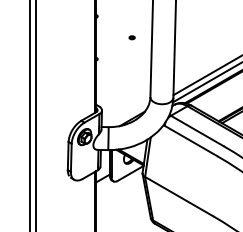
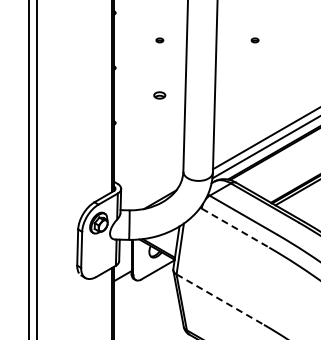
part: (131, 37) -> (159, 95), size x1.6
line: (190, 141) -> (235, 228), solid -> dashed
line: (179, 196) -> (220, 299), solid -> dashed

